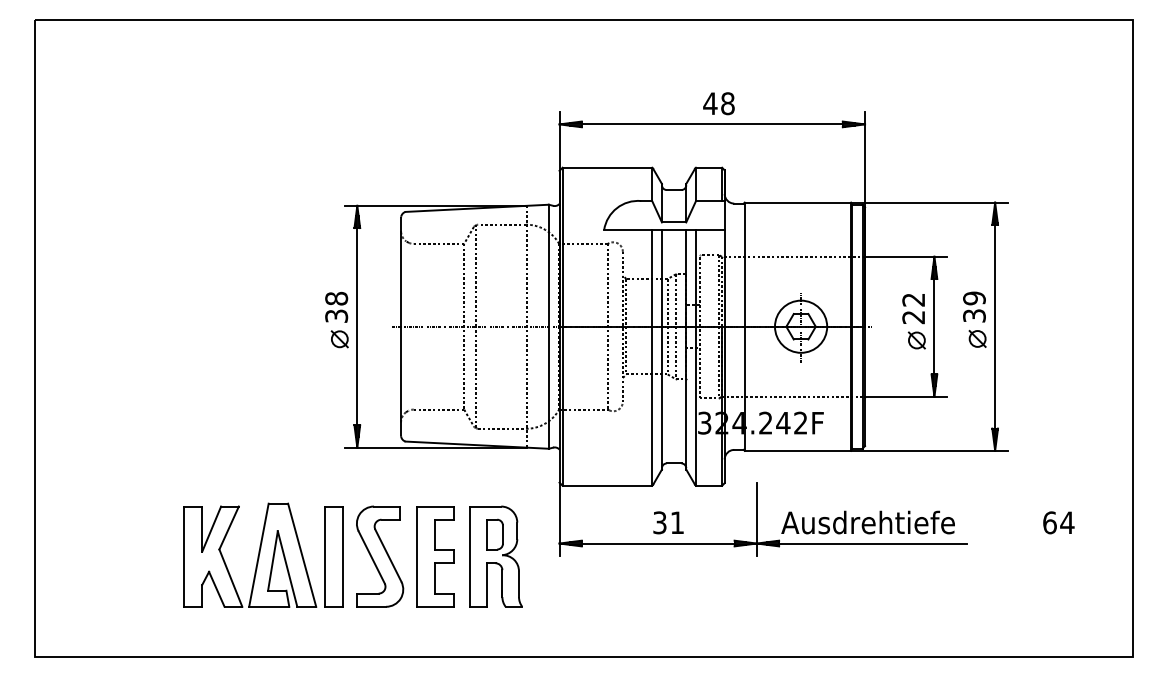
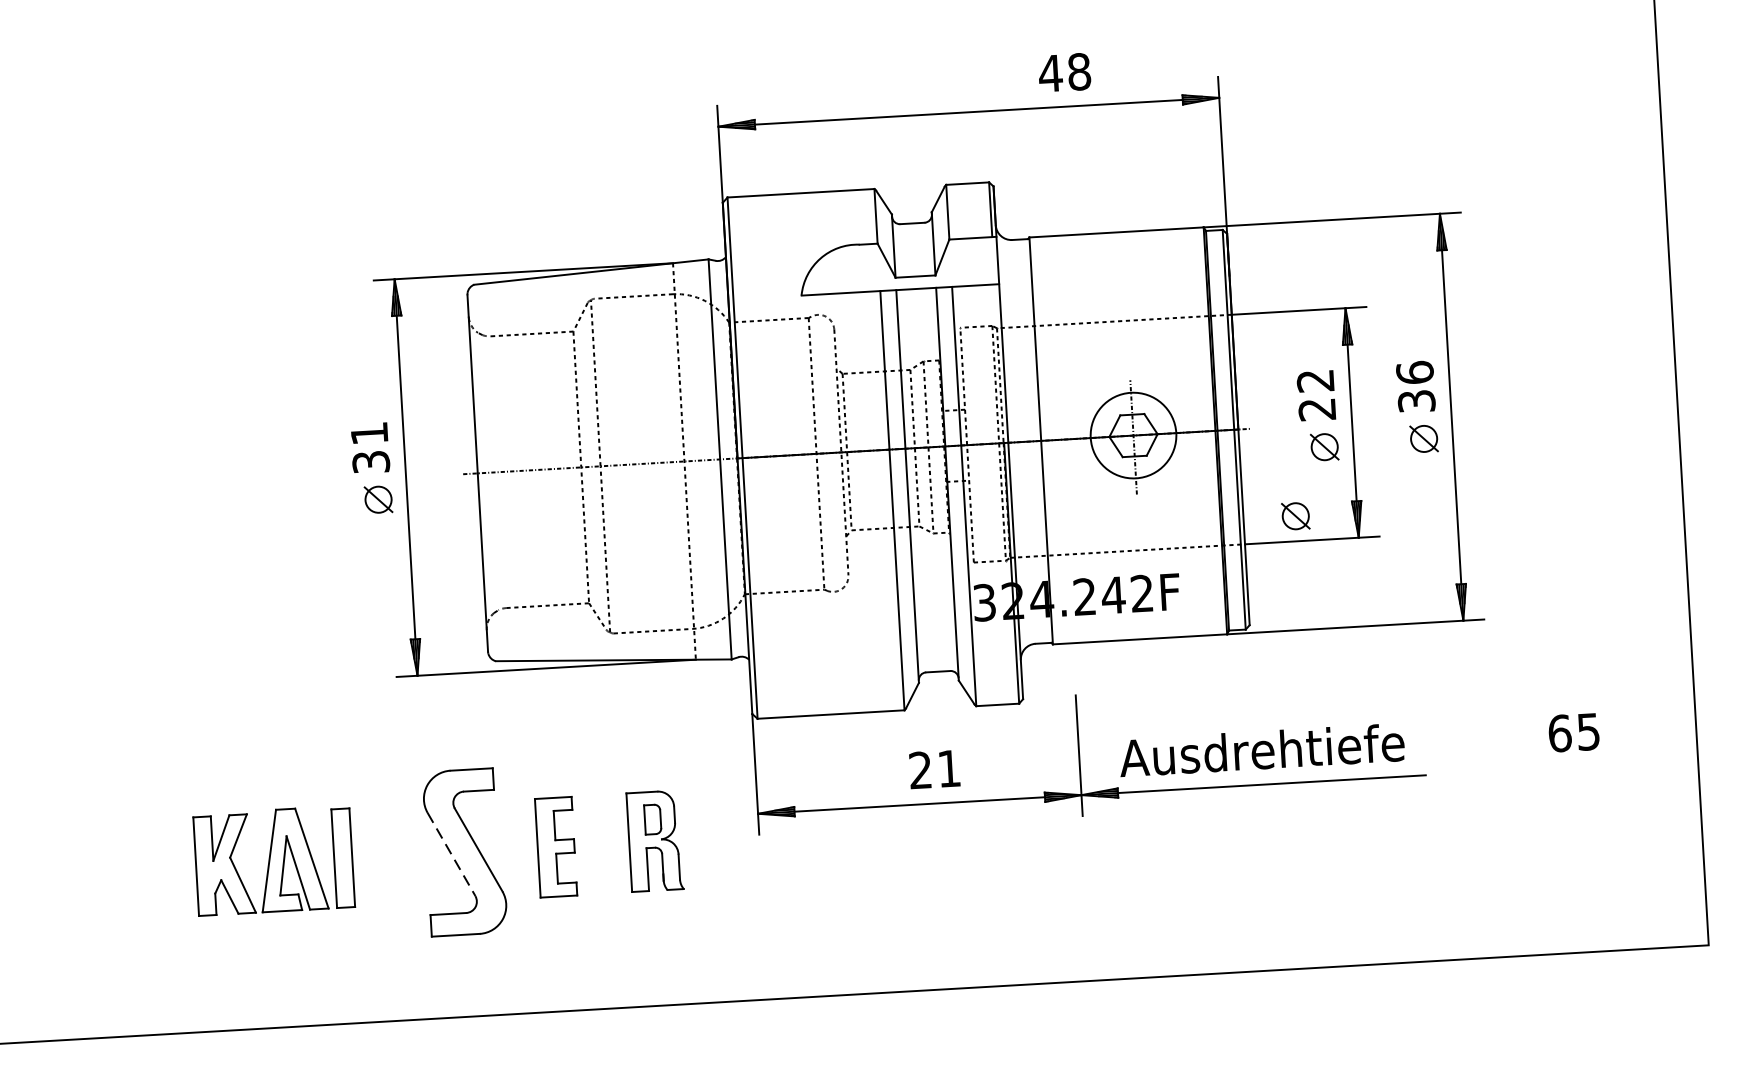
text: (718, 103) -> (1063, 72), moved
text: (336, 298) -> (369, 433), 38 -> 31
text: (974, 298) -> (1415, 372), 39 -> 36
part: (896, 381) -> (1295, 516), added
text: (659, 522) -> (919, 769), 31 -> 21
text: (1067, 522) -> (1588, 731), 64 -> 65
part: (263, 554) -> (273, 859), size x0.6
part: (435, 556) -> (555, 846), size x0.6
part: (495, 556) -> (654, 841), size x0.6
line: (371, 557) -> (451, 854), solid -> dashed

